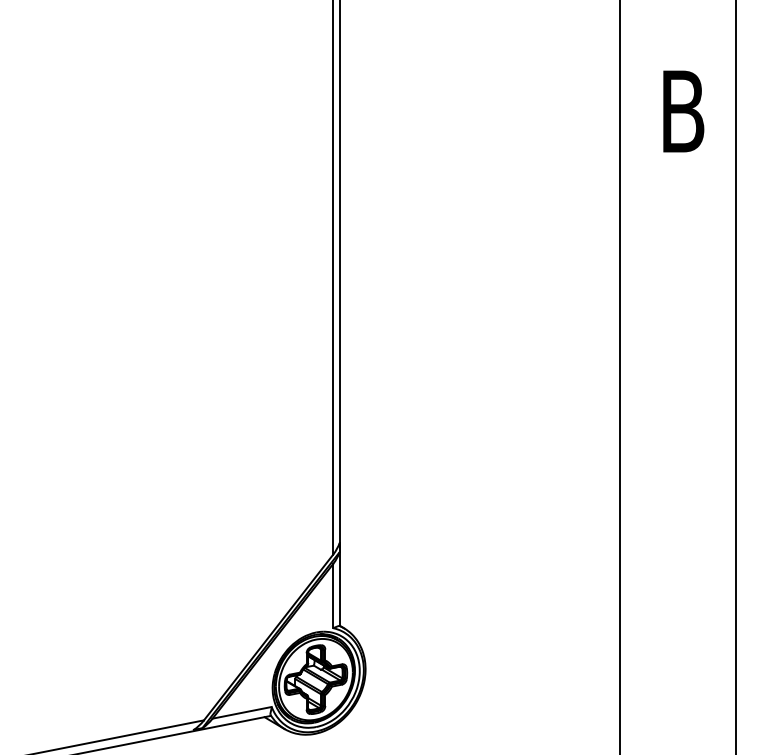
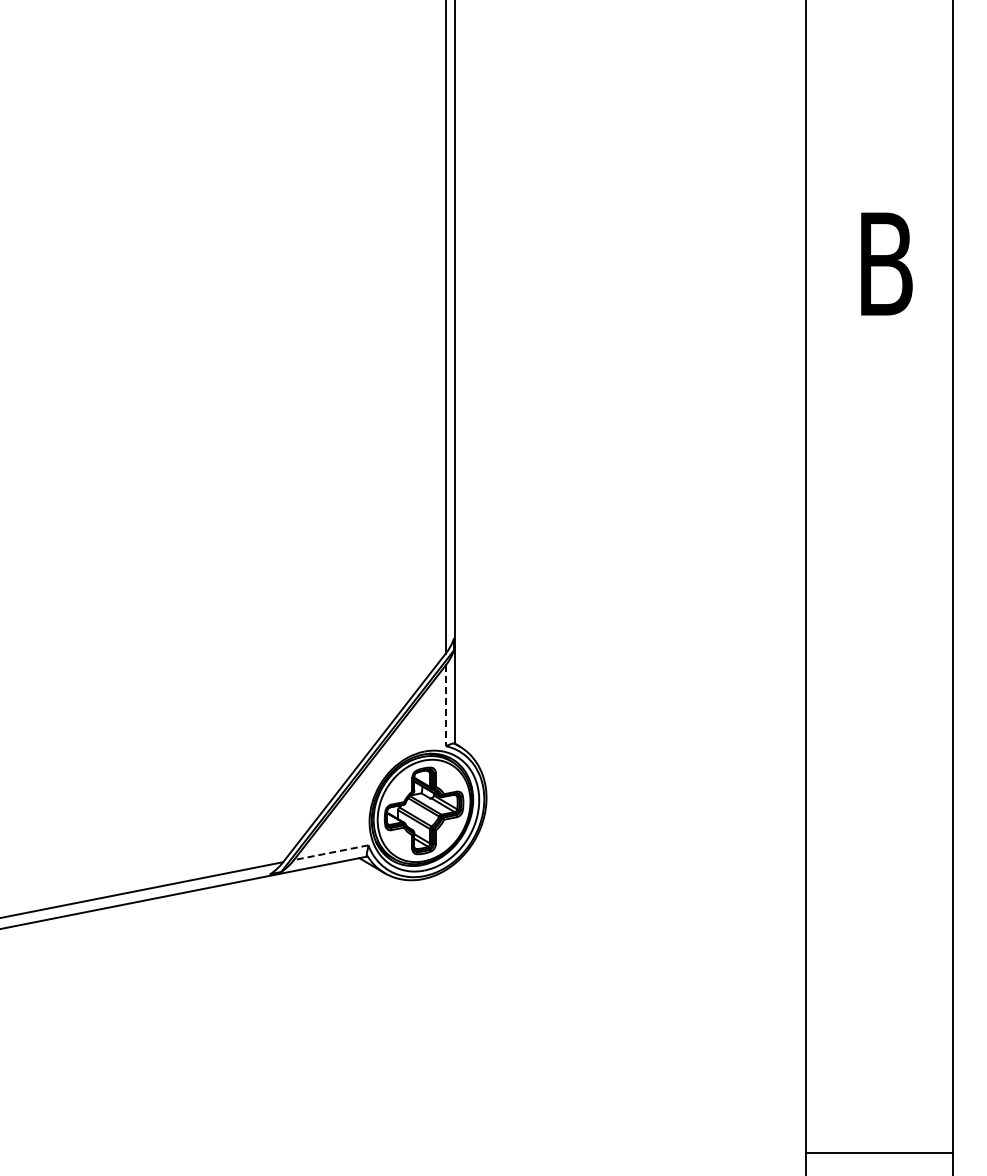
text: (683, 111) -> (886, 263), moved
line: (332, 596) -> (445, 706), solid -> dashed
line: (242, 712) -> (331, 852), solid -> dashed

